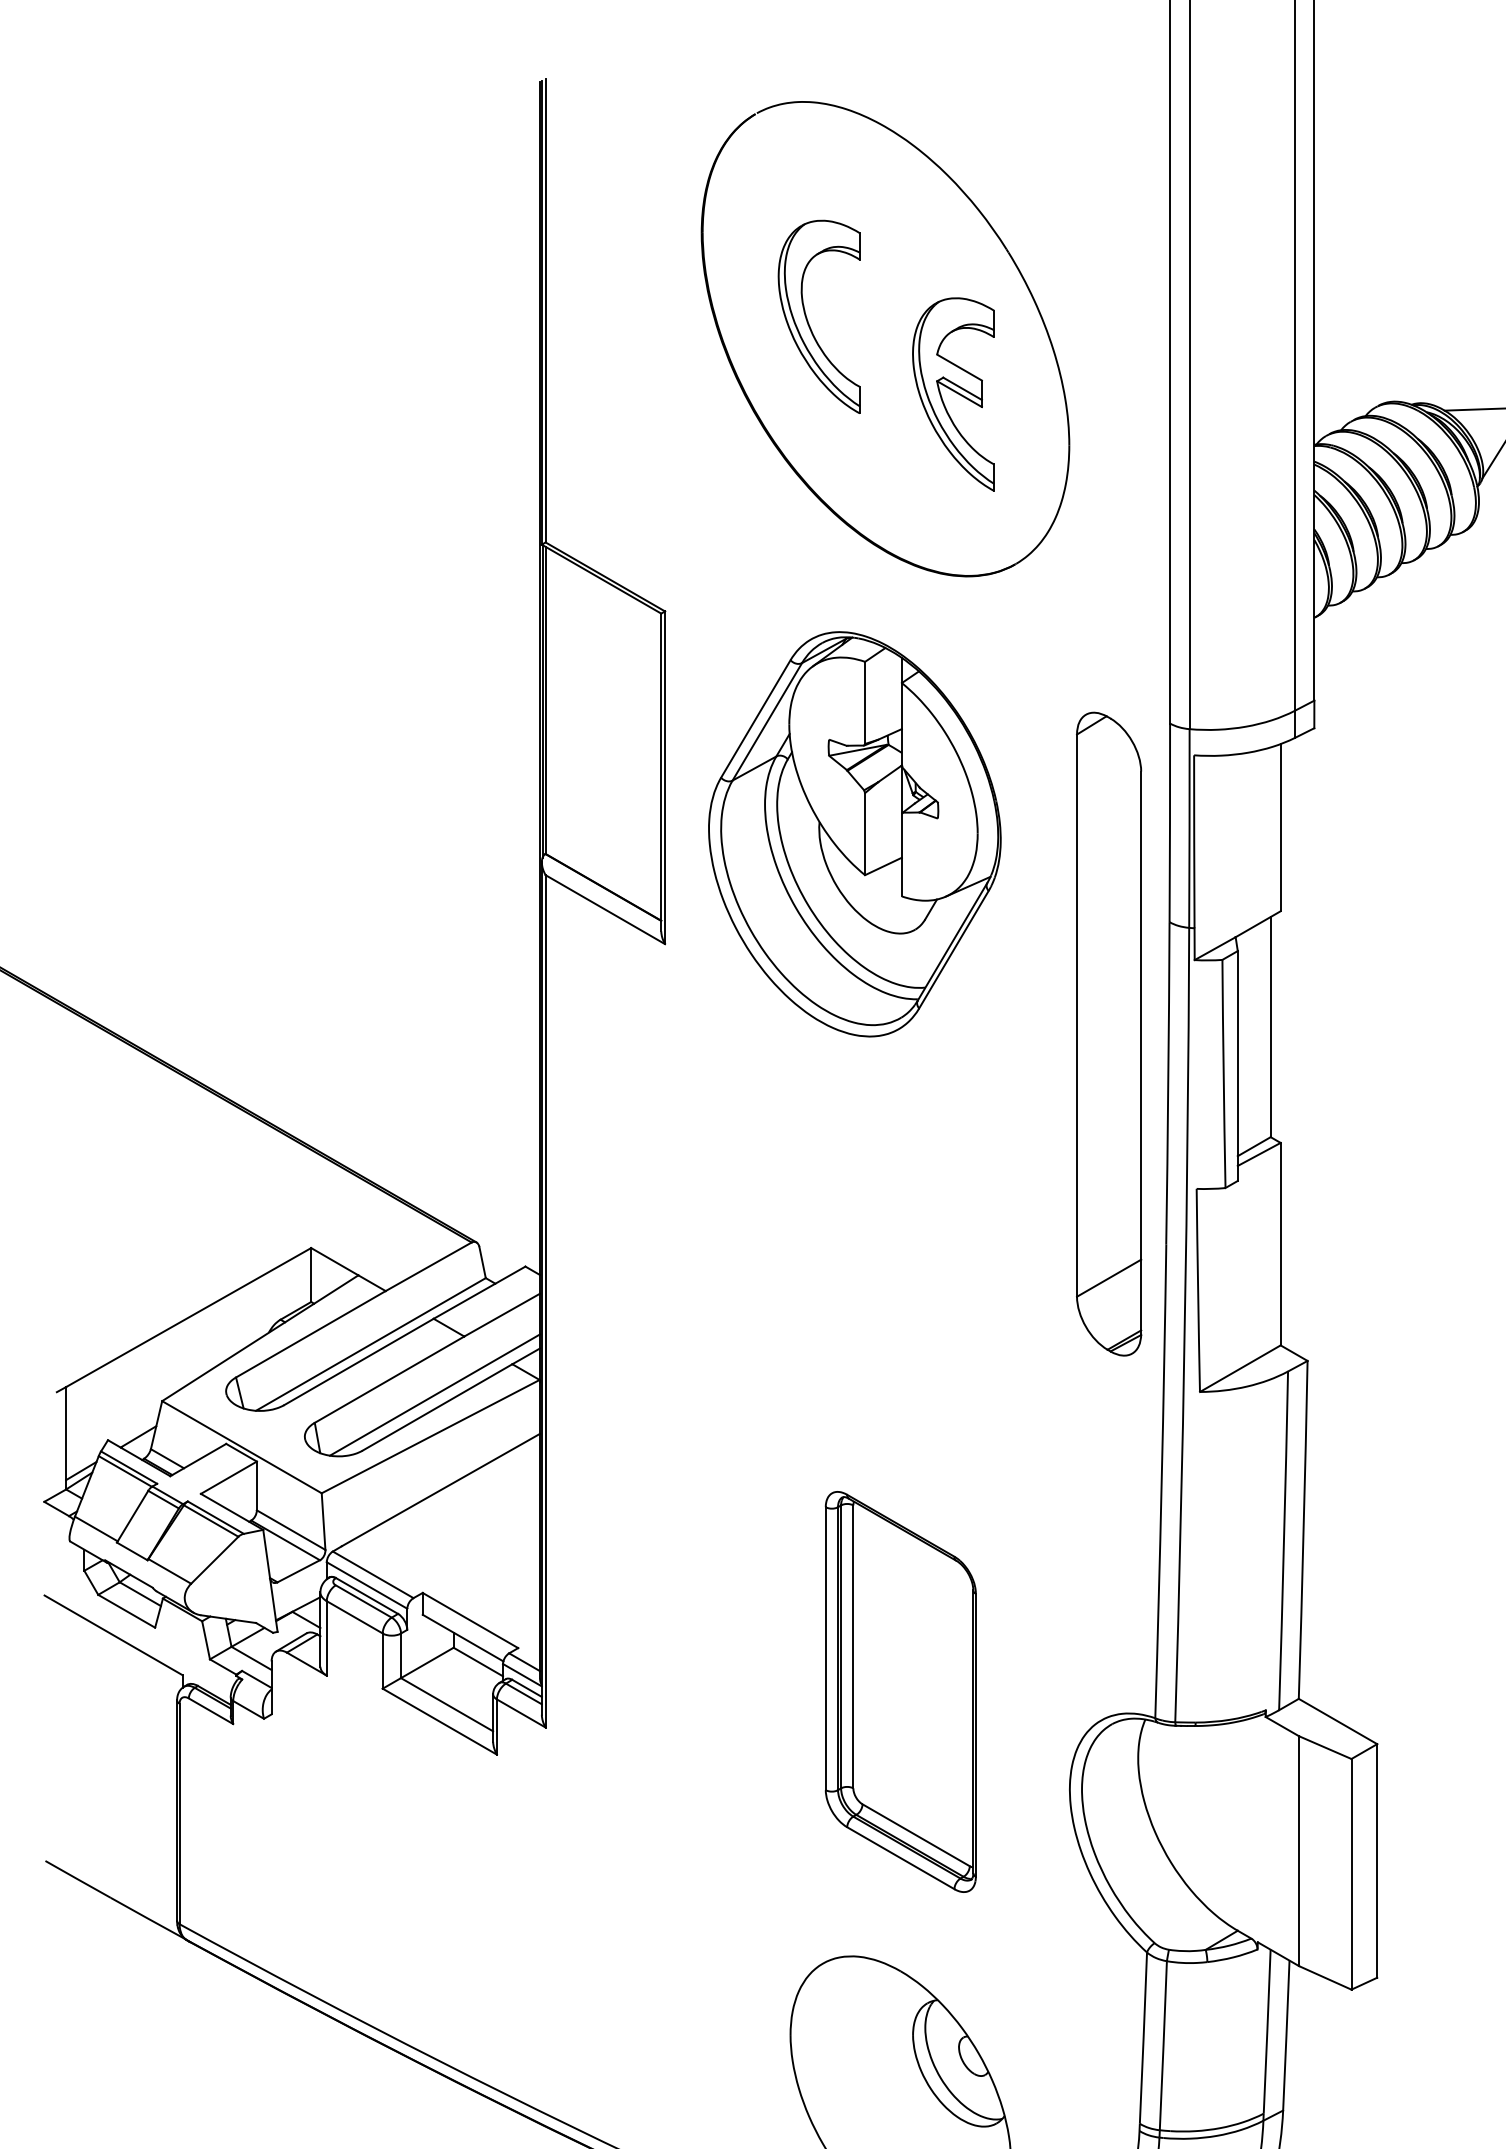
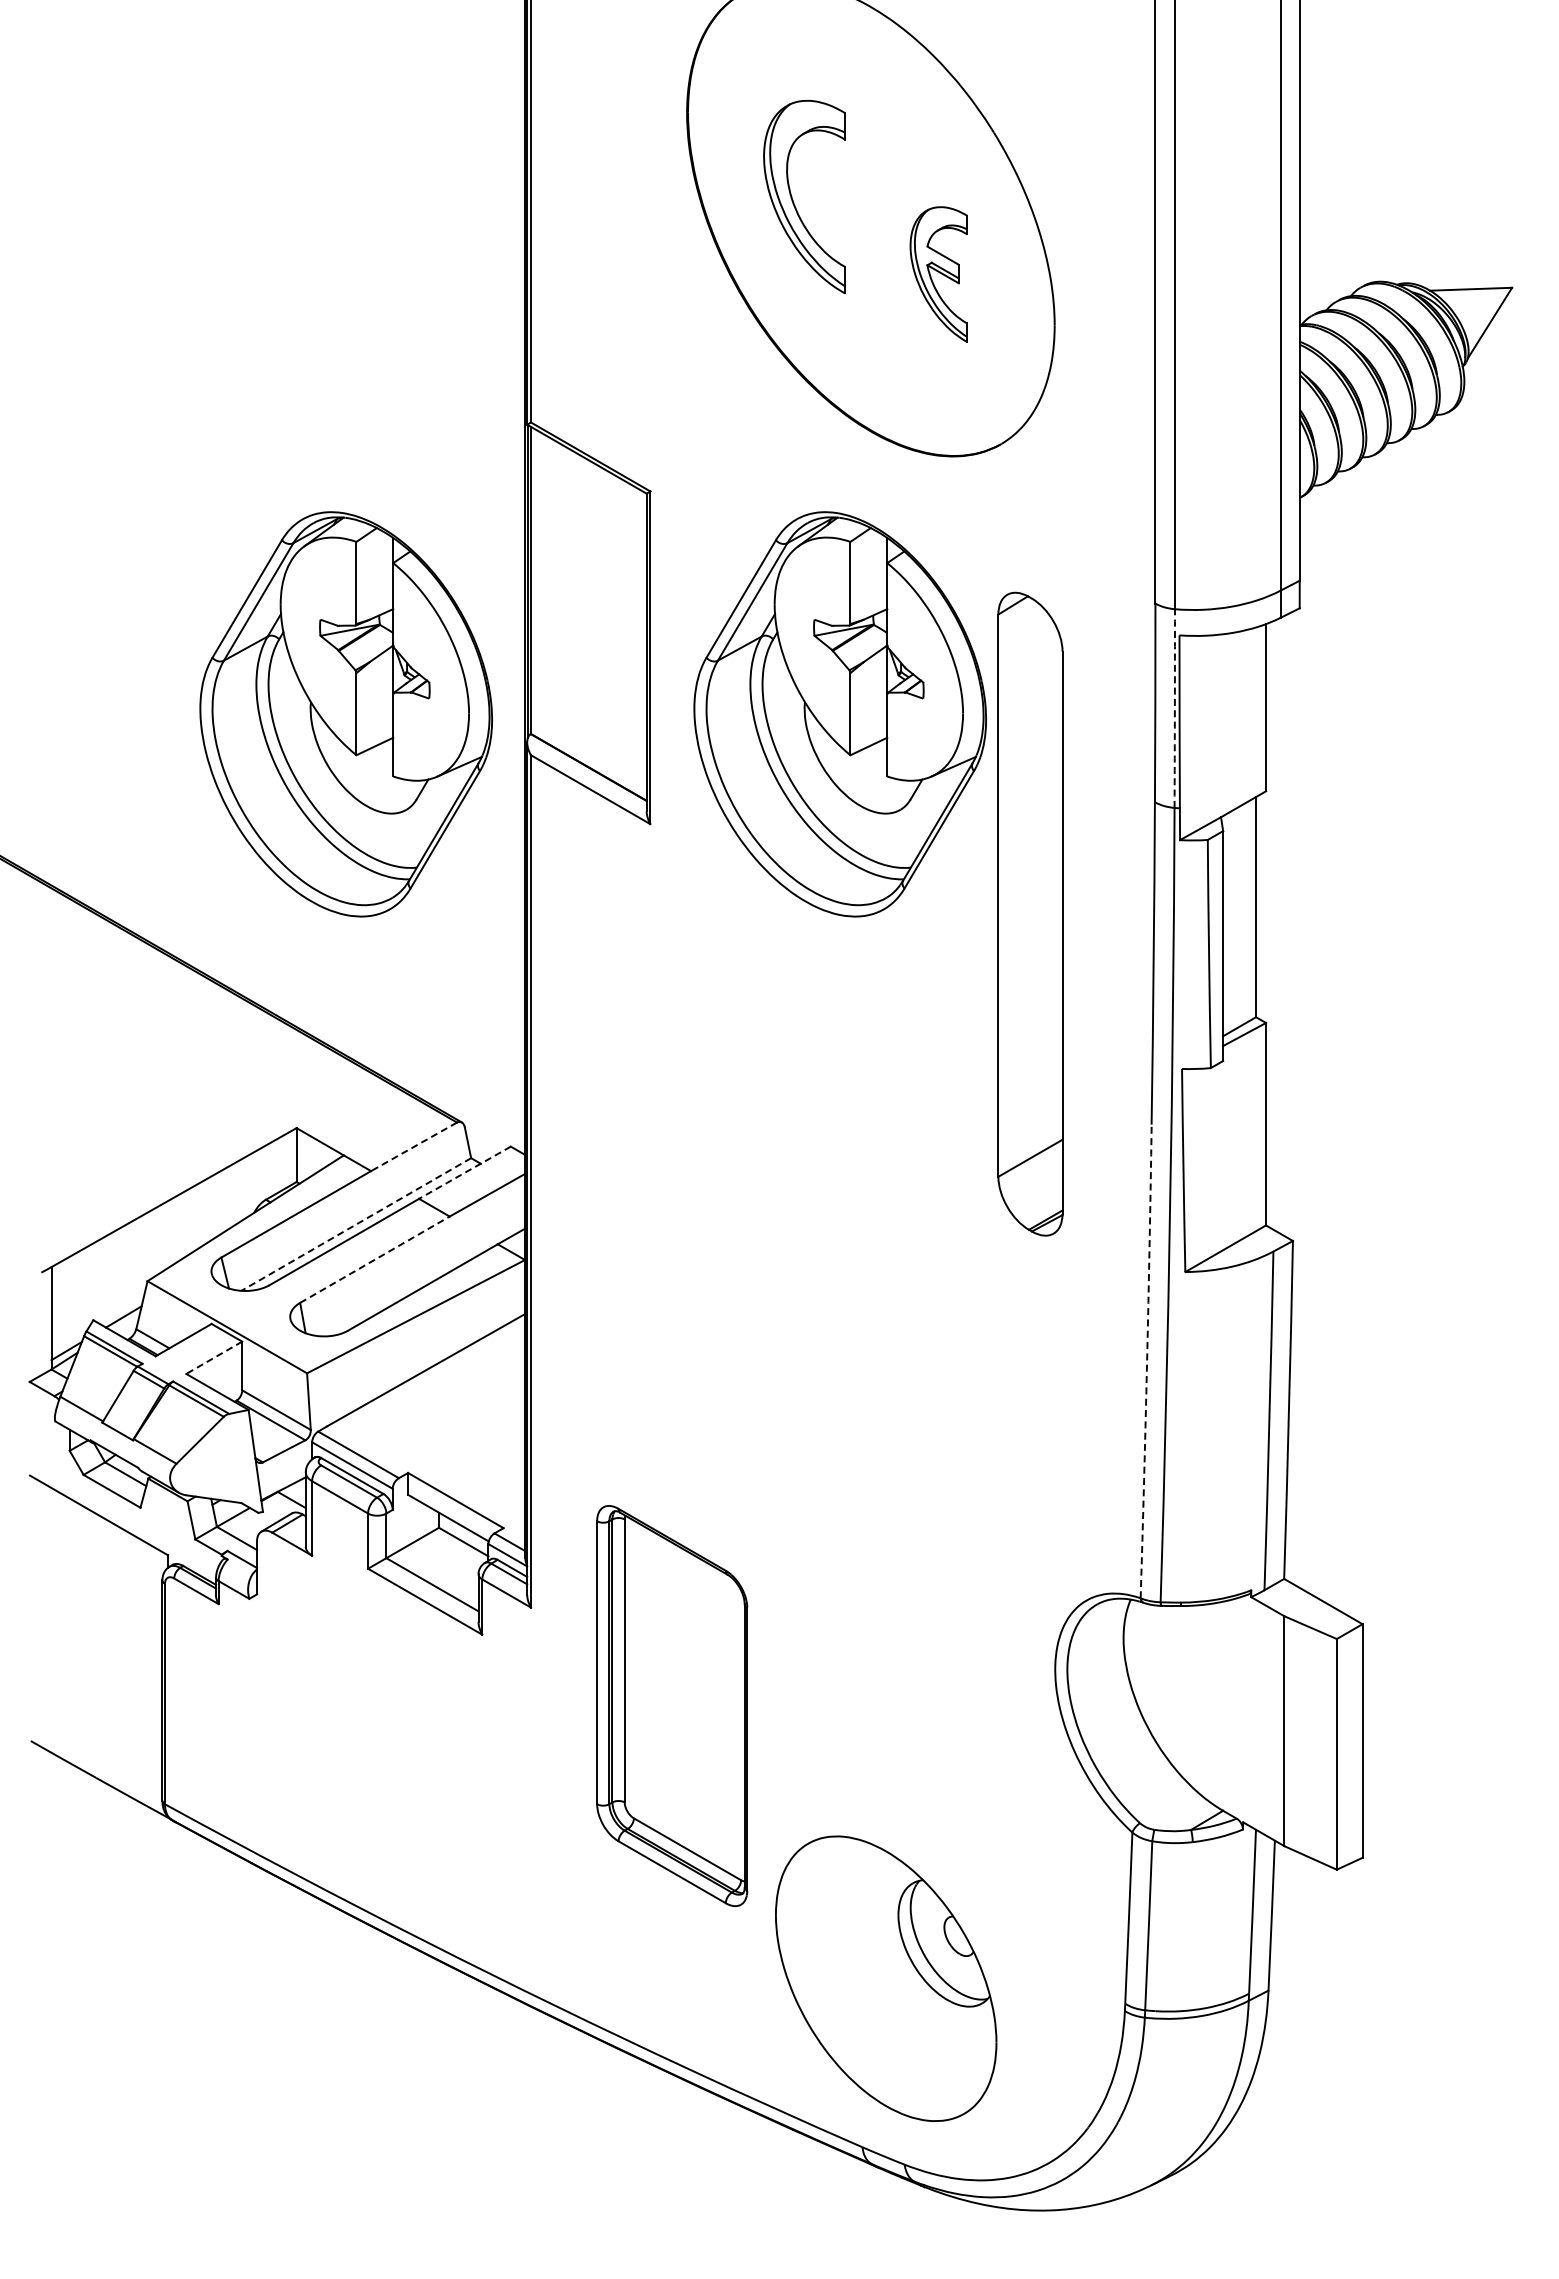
part: (953, 394) -> (938, 274), size x0.7
arc: (1189, 828) -> (1174, 708), solid -> dashed
part: (360, 834) -> (345, 714), added
part: (1109, 1033) -> (1030, 913), moved
line: (428, 1267) -> (413, 1147), solid -> dashed
line: (479, 1292) -> (464, 1172), solid -> dashed
line: (371, 1344) -> (356, 1224), solid -> dashed
line: (390, 1379) -> (375, 1259), solid -> dashed
line: (435, 1394) -> (420, 1274), removed
line: (228, 1478) -> (213, 1358), solid -> dashed
arc: (1162, 1481) -> (1147, 1361), solid -> dashed
part: (901, 1691) -> (672, 1705), moved

